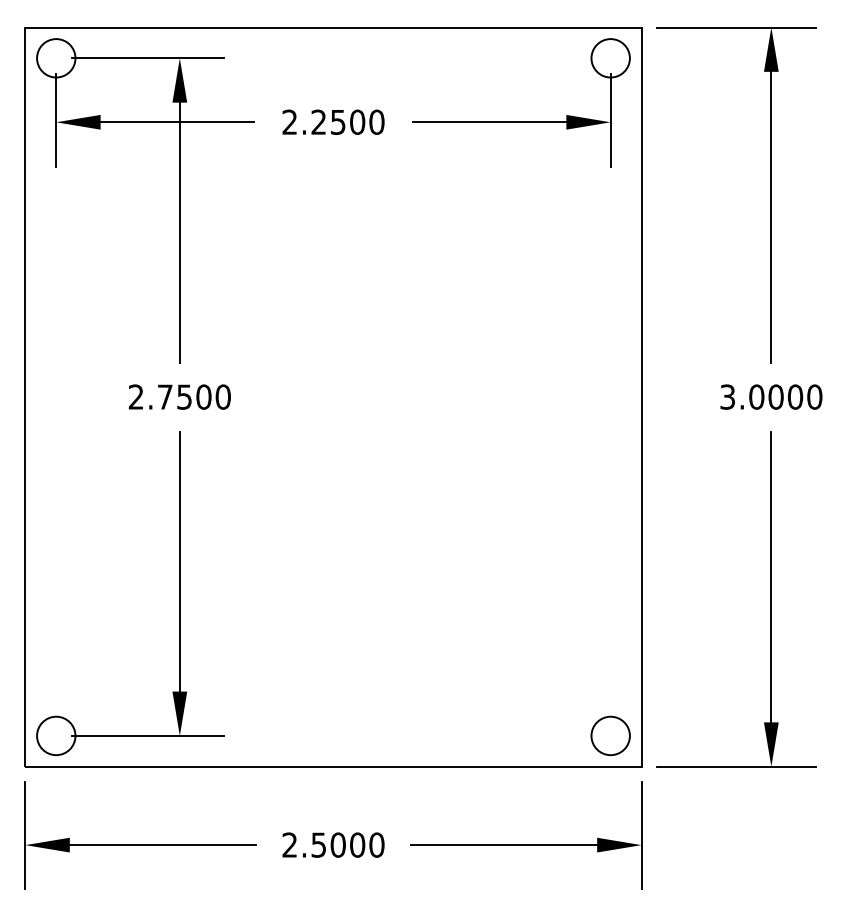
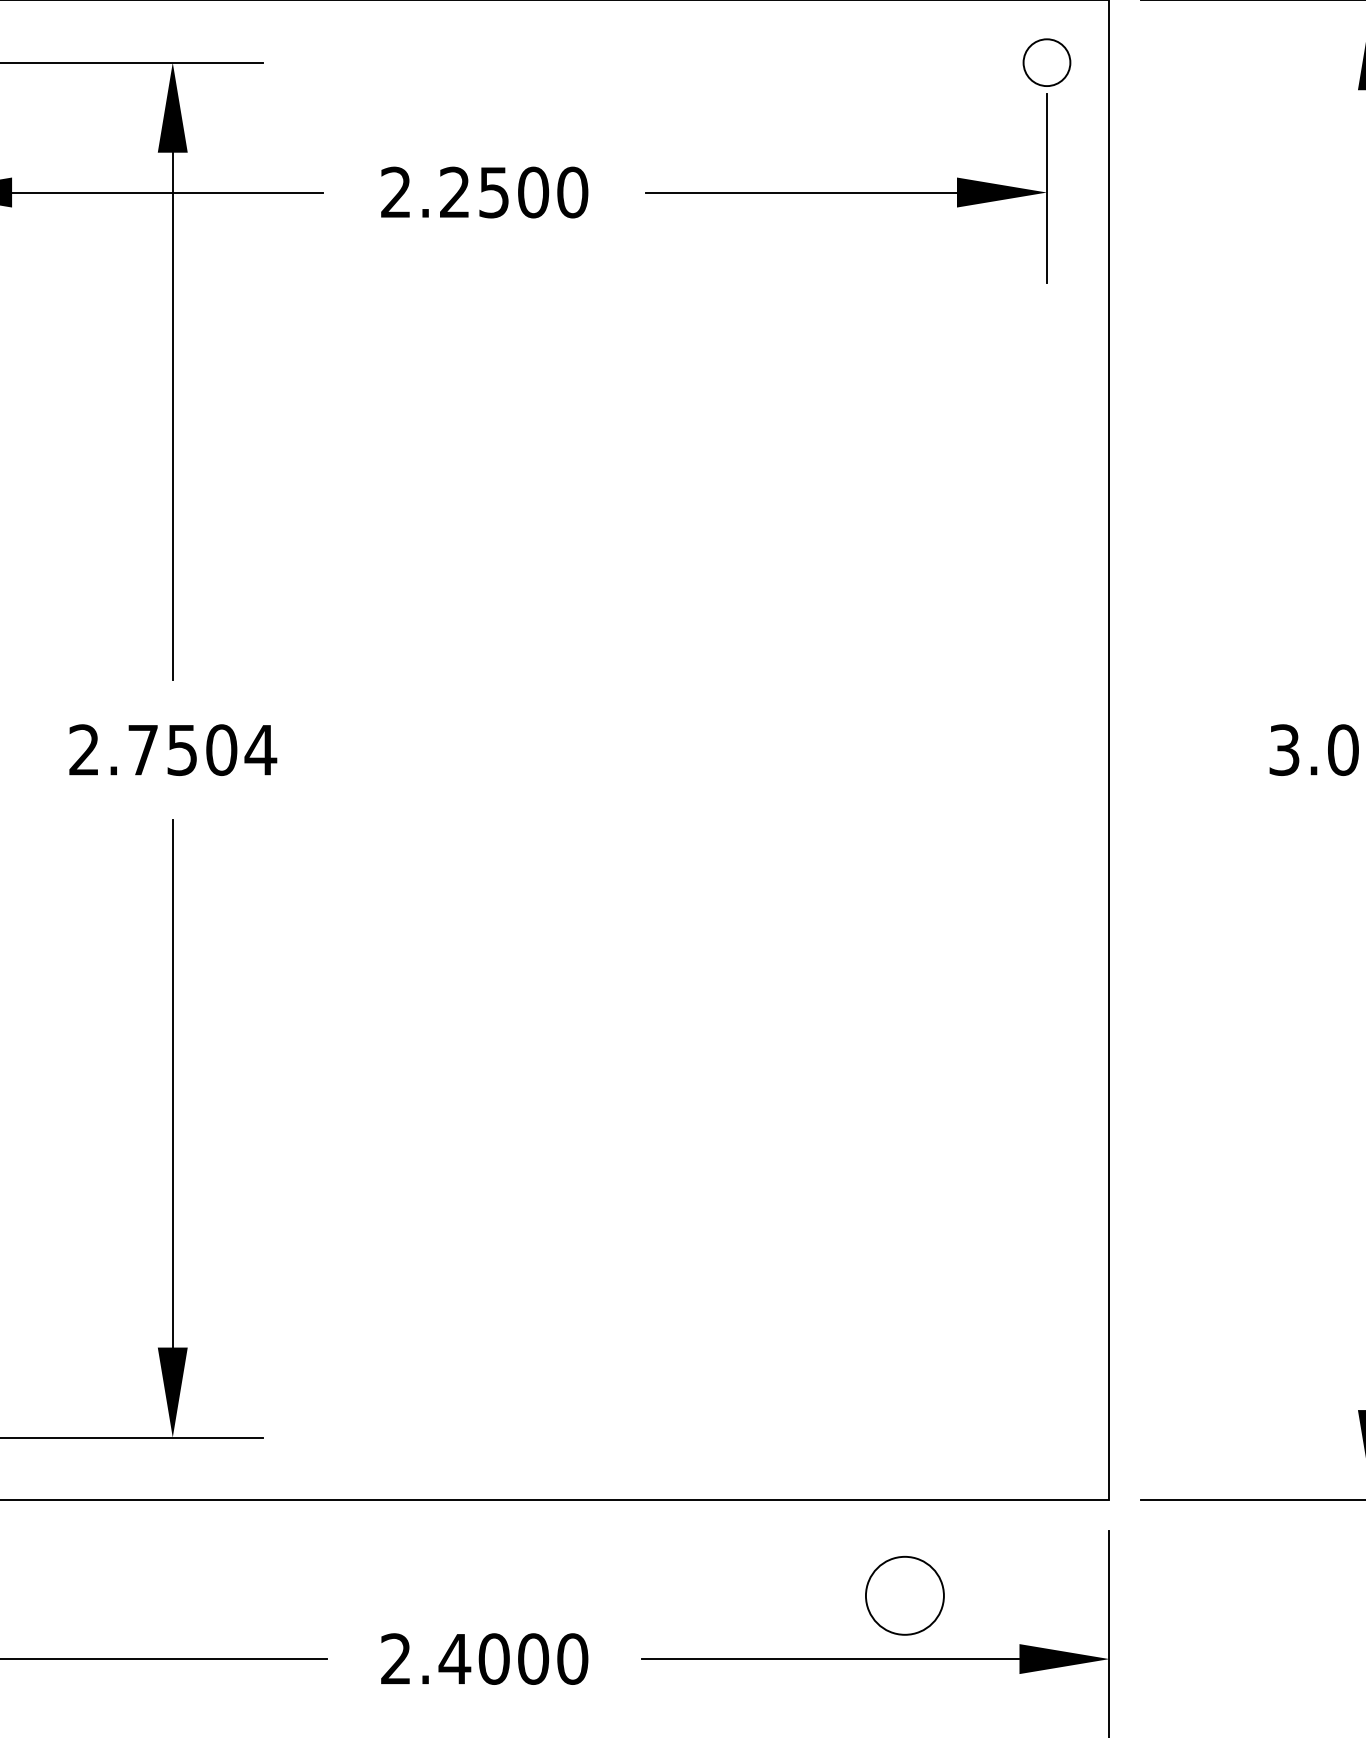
circle: (610, 58) -> (1046, 63), size x0.6
text: (223, 396) -> (261, 748), 2.7500 -> 2.7504
circle: (610, 735) -> (904, 1594), moved
text: (318, 844) -> (454, 1657), 2.5000 -> 2.4000

